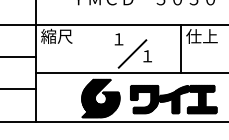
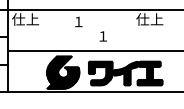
text: (56, 35) -> (25, 18), 縮尺 -> 仕上
line: (180, 48) -> (131, 29), removed
line: (132, 53) -> (90, 34), removed

